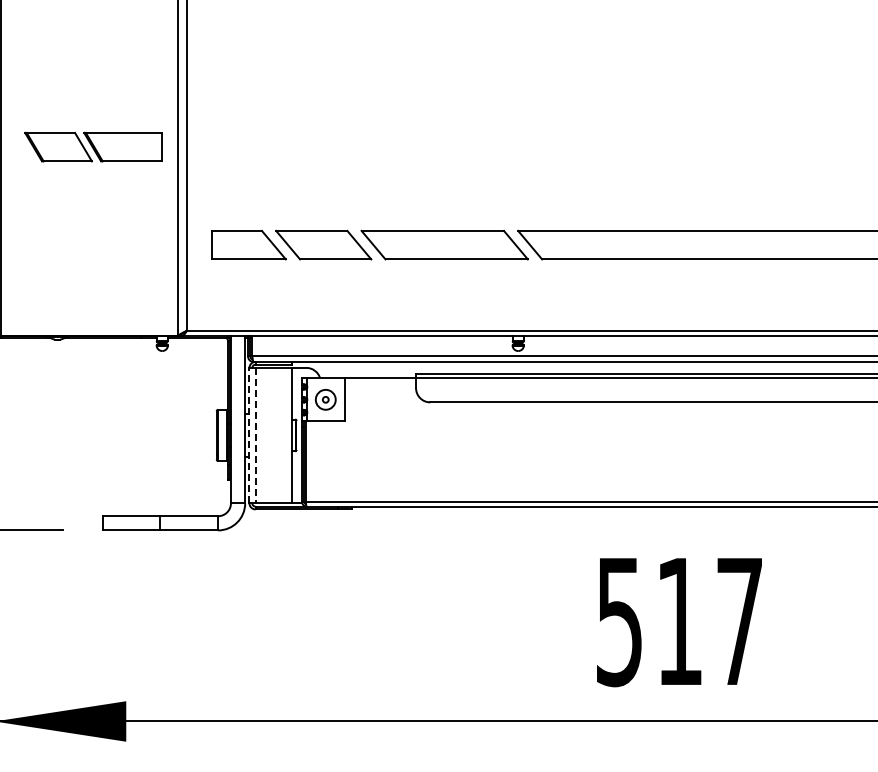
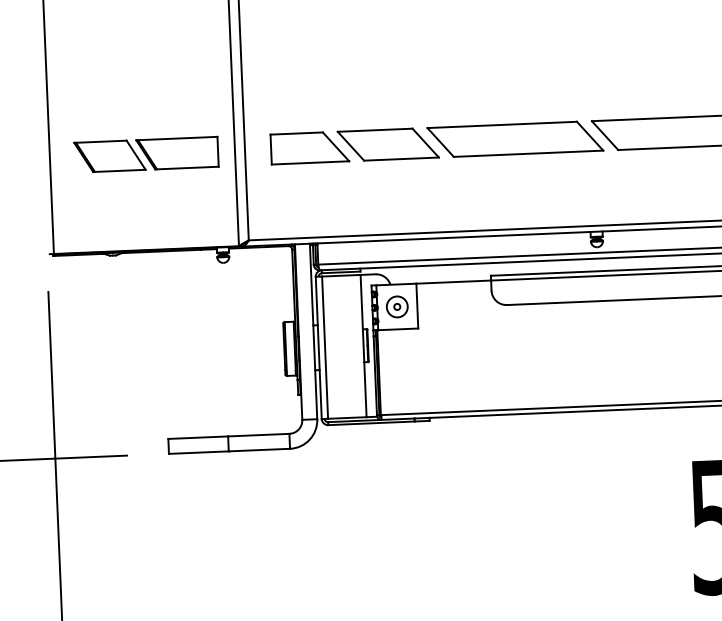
part: (93, 146) -> (146, 154), moved
line: (249, 435) -> (318, 347), dashed -> solid
line: (255, 435) -> (325, 347), dashed -> solid

